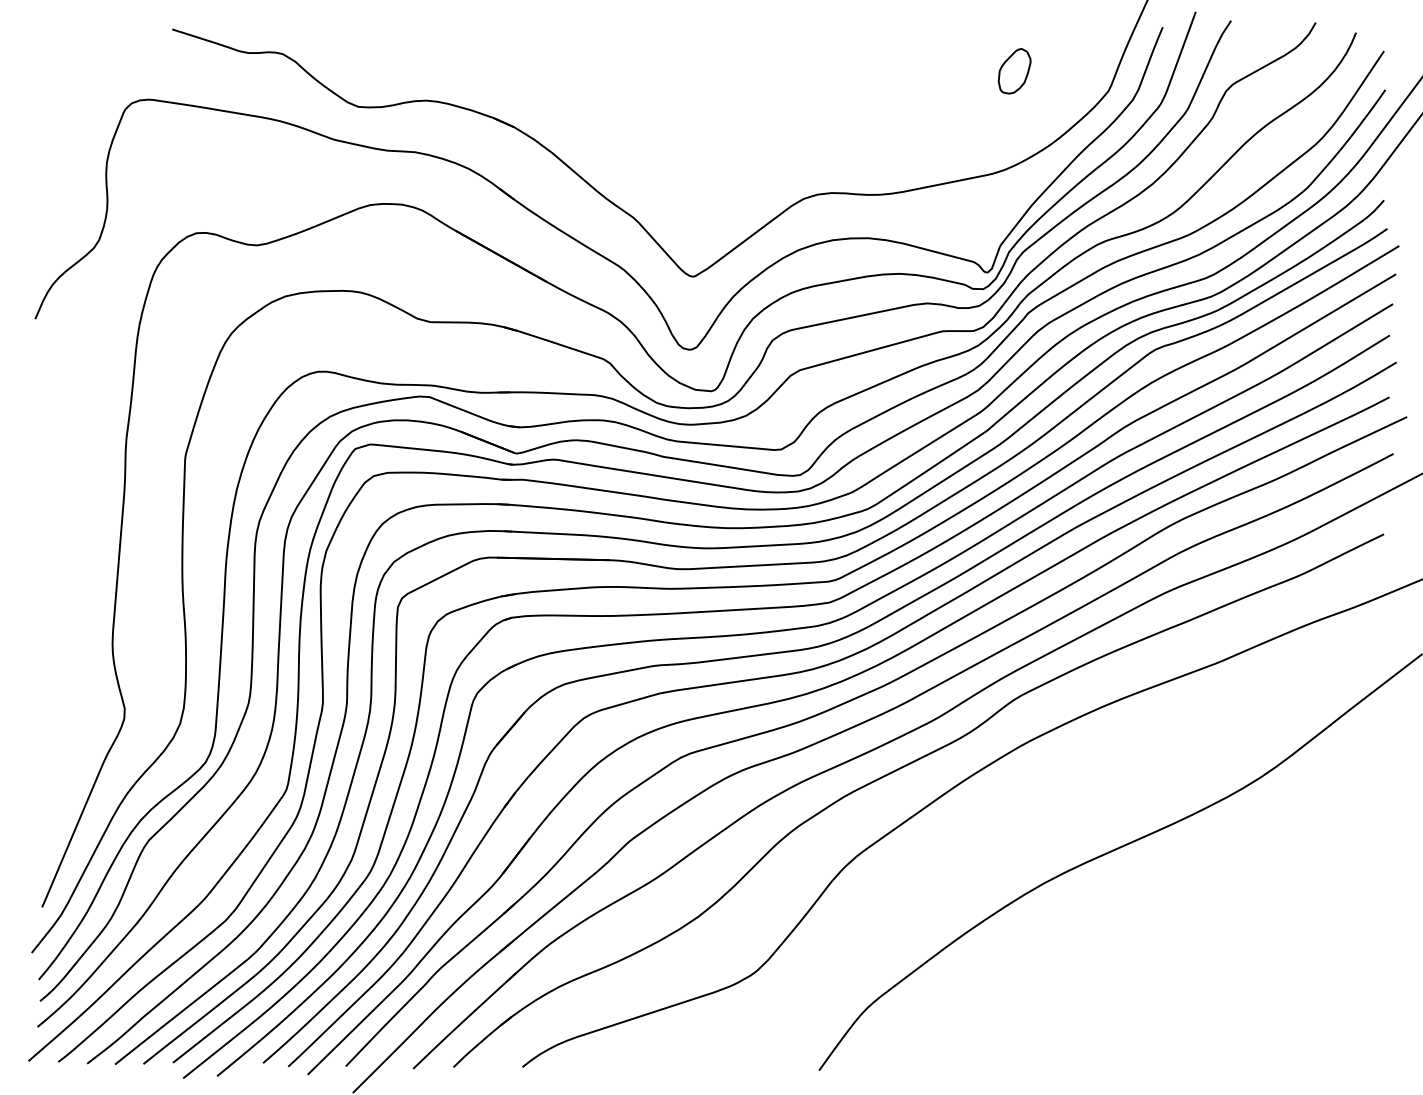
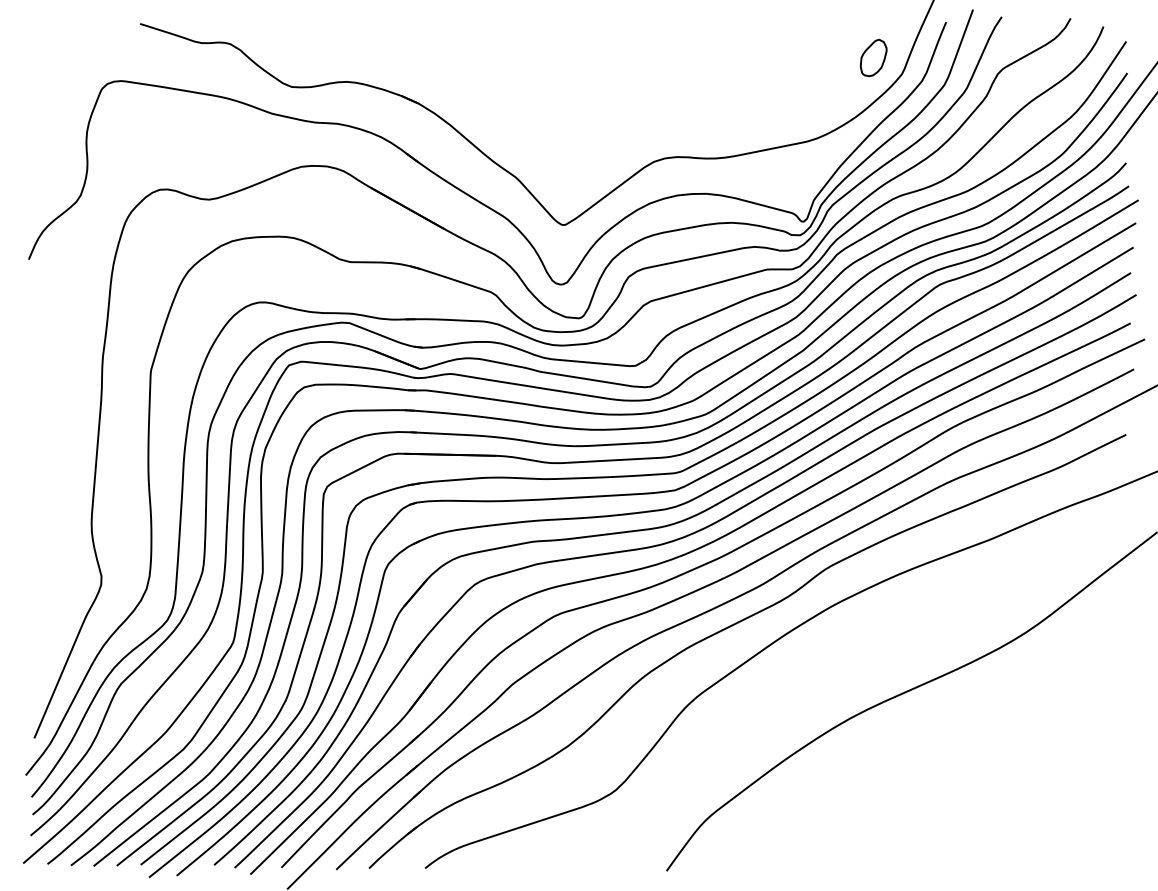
part: (1014, 70) -> (873, 57), moved

